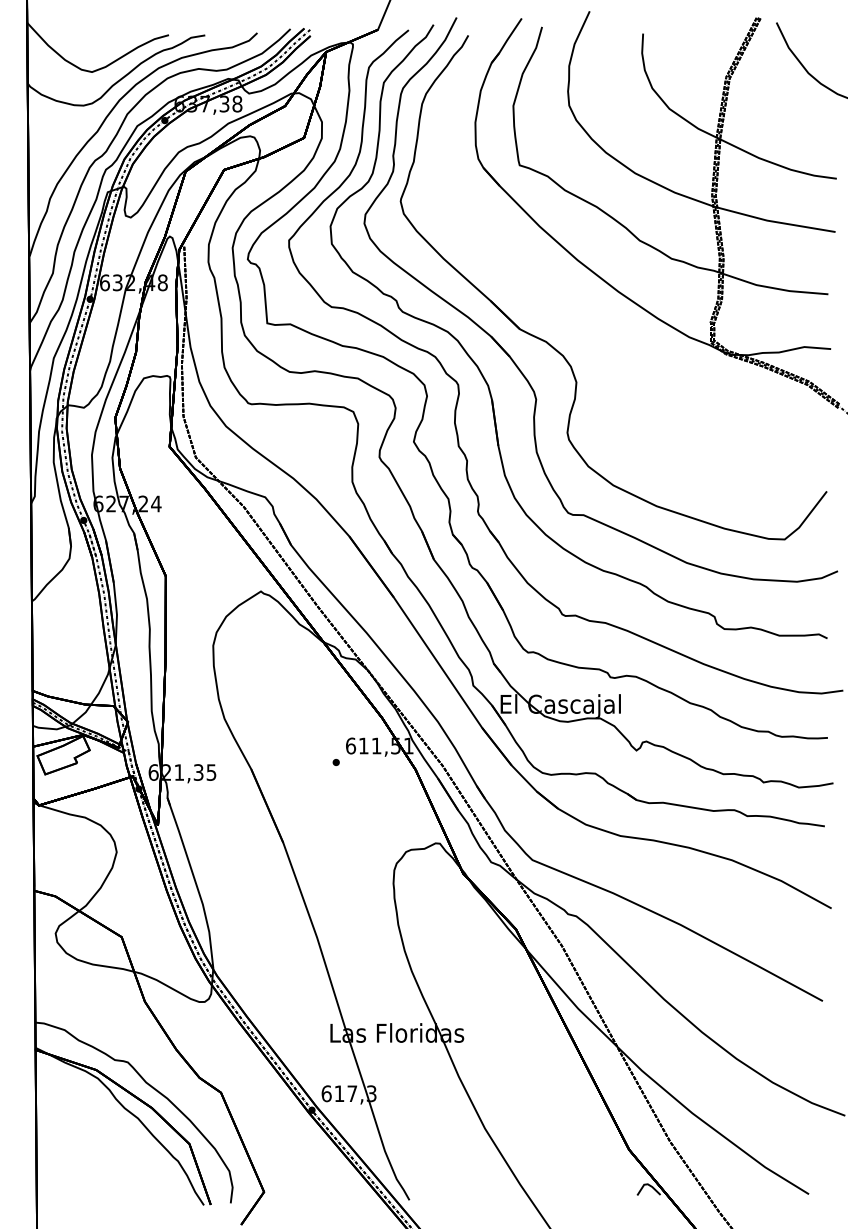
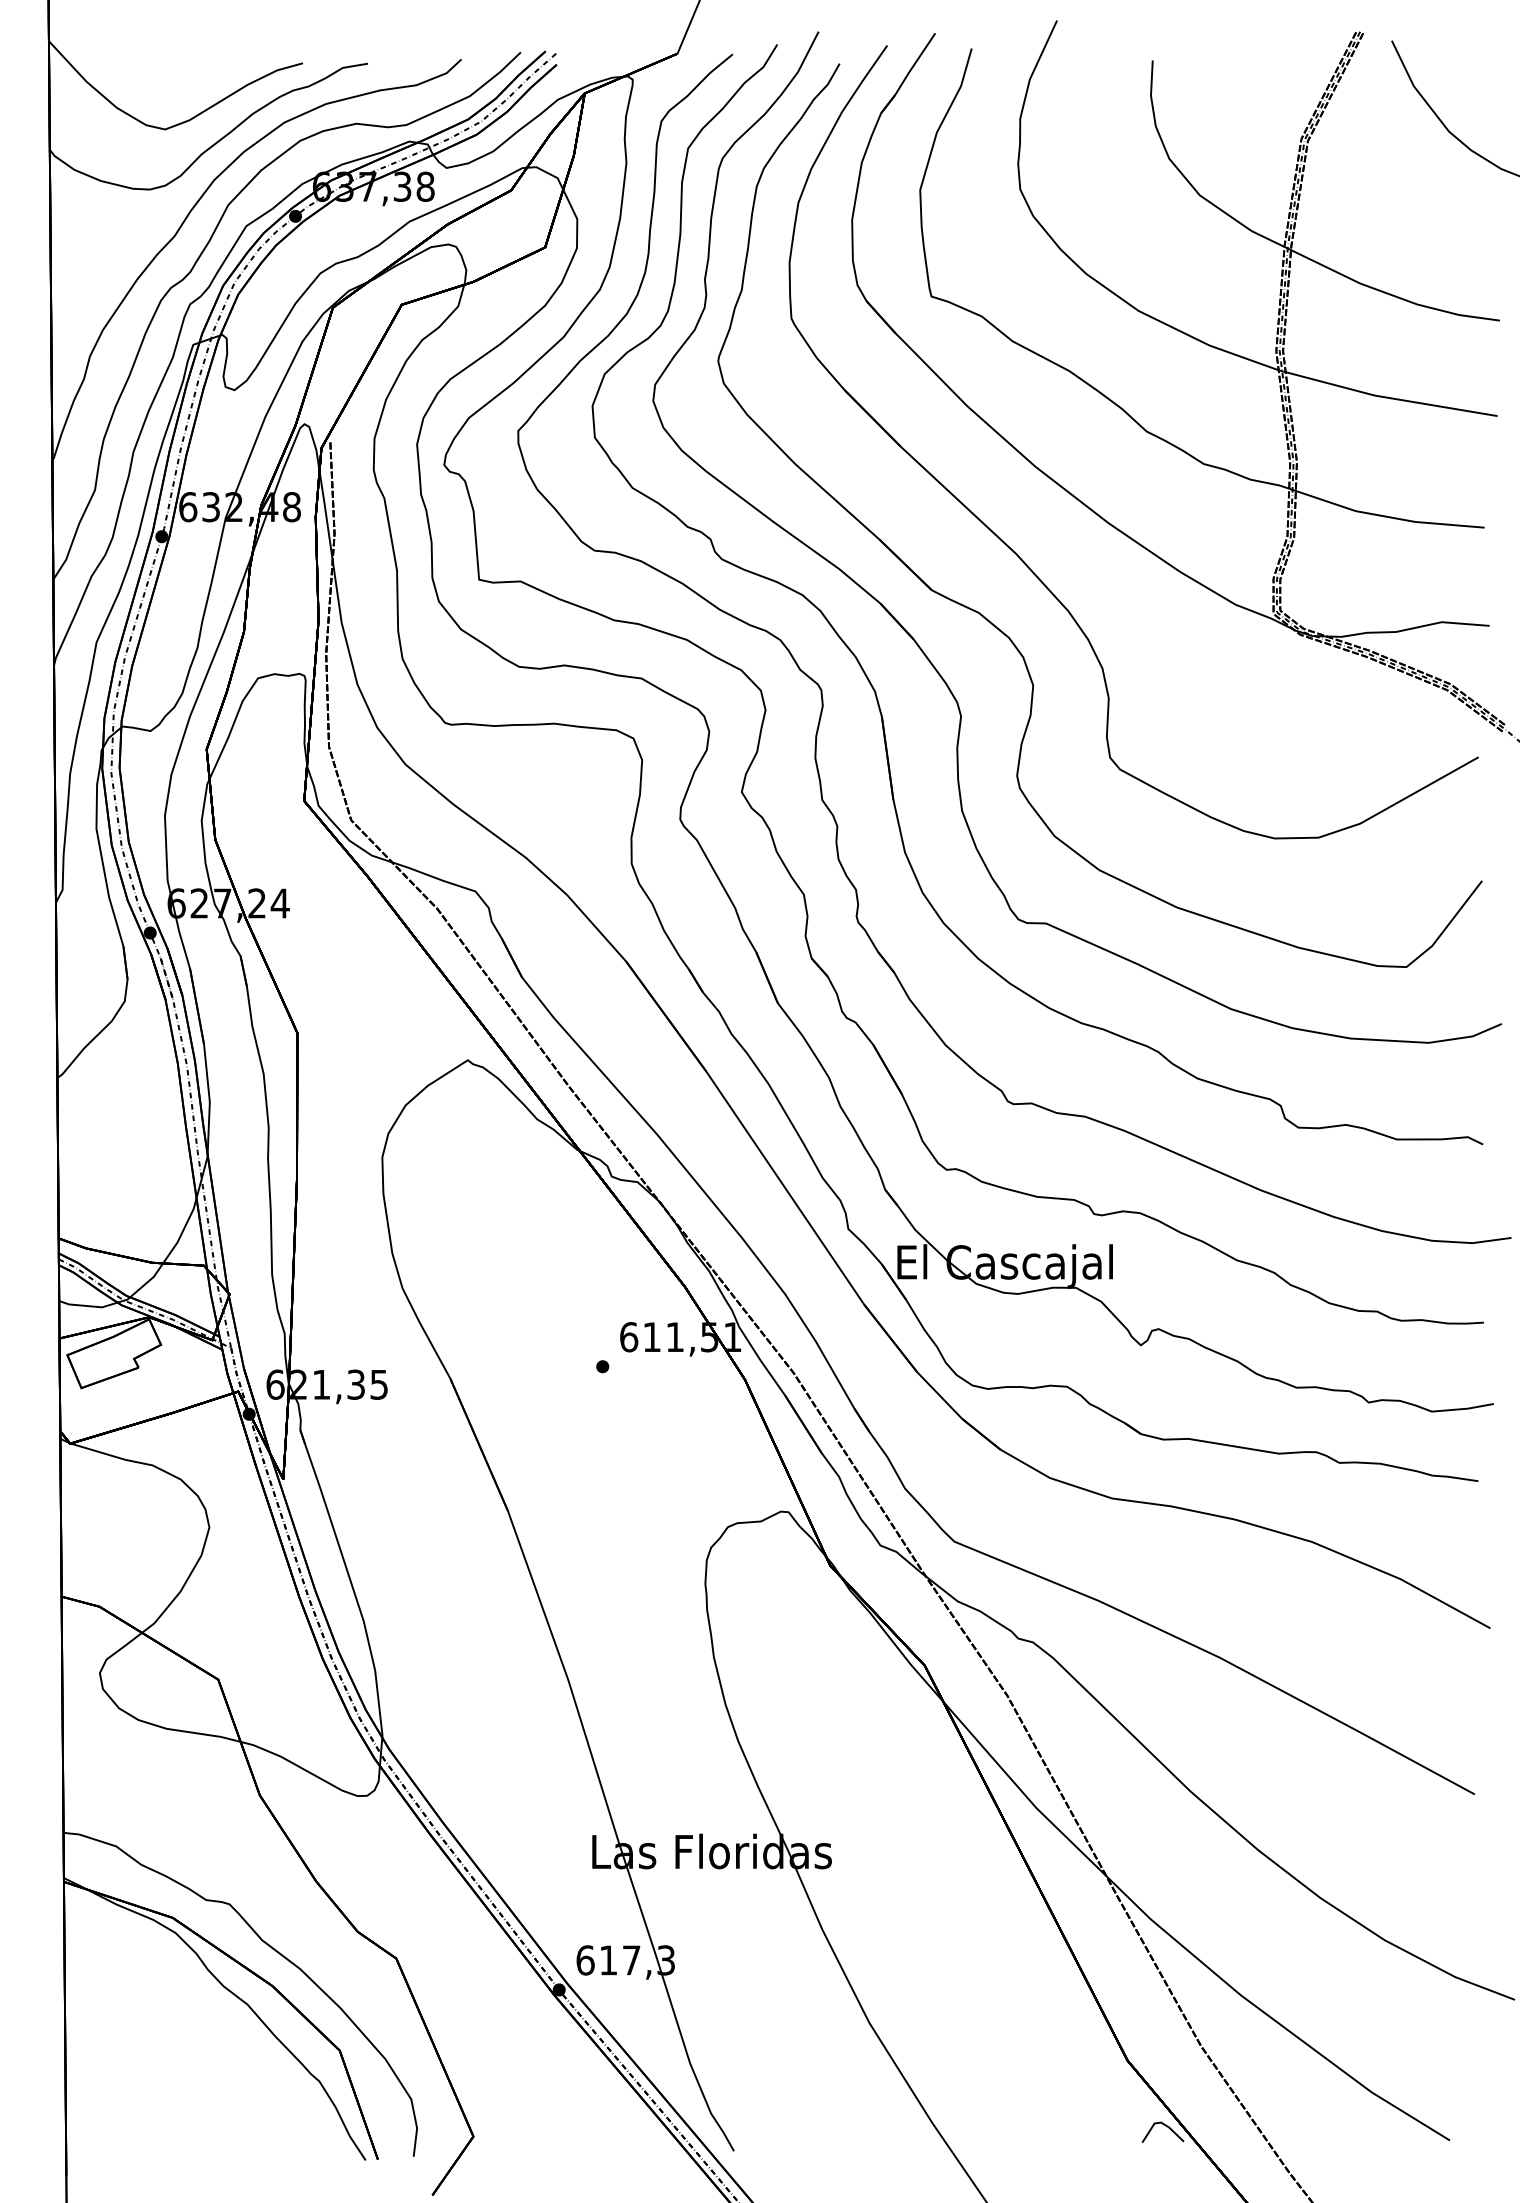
part: (568, 309) -> (1018, 554), added

